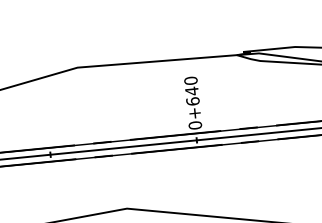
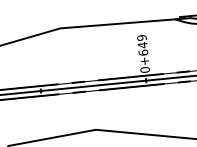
text: (190, 80) -> (141, 37), 0+640 -> 0+649

